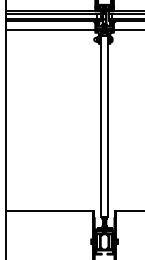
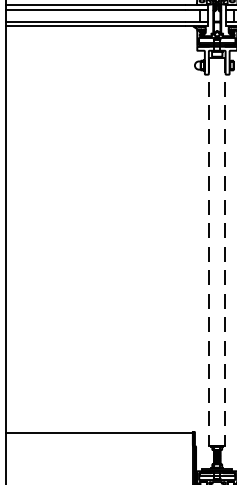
line: (50, 30) -> (101, 45), removed
line: (100, 126) -> (208, 251), solid -> dashed
line: (108, 126) -> (225, 251), solid -> dashed

